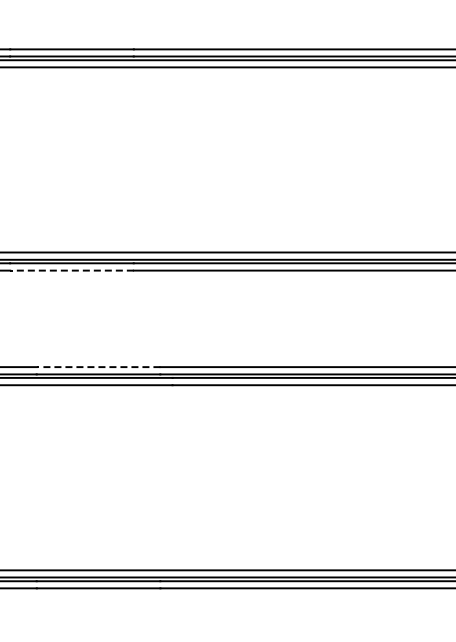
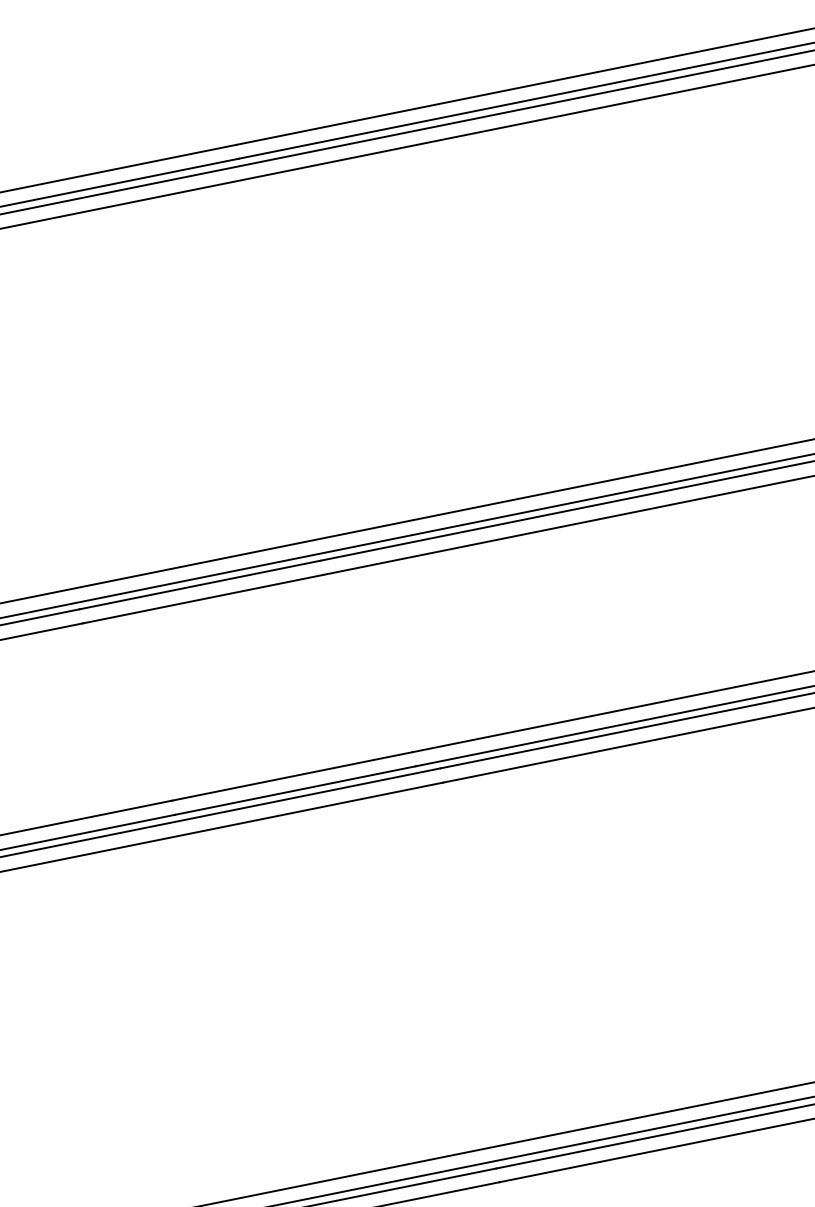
line: (72, 270) -> (203, 598), dashed -> solid
line: (98, 367) -> (292, 777), dashed -> solid

